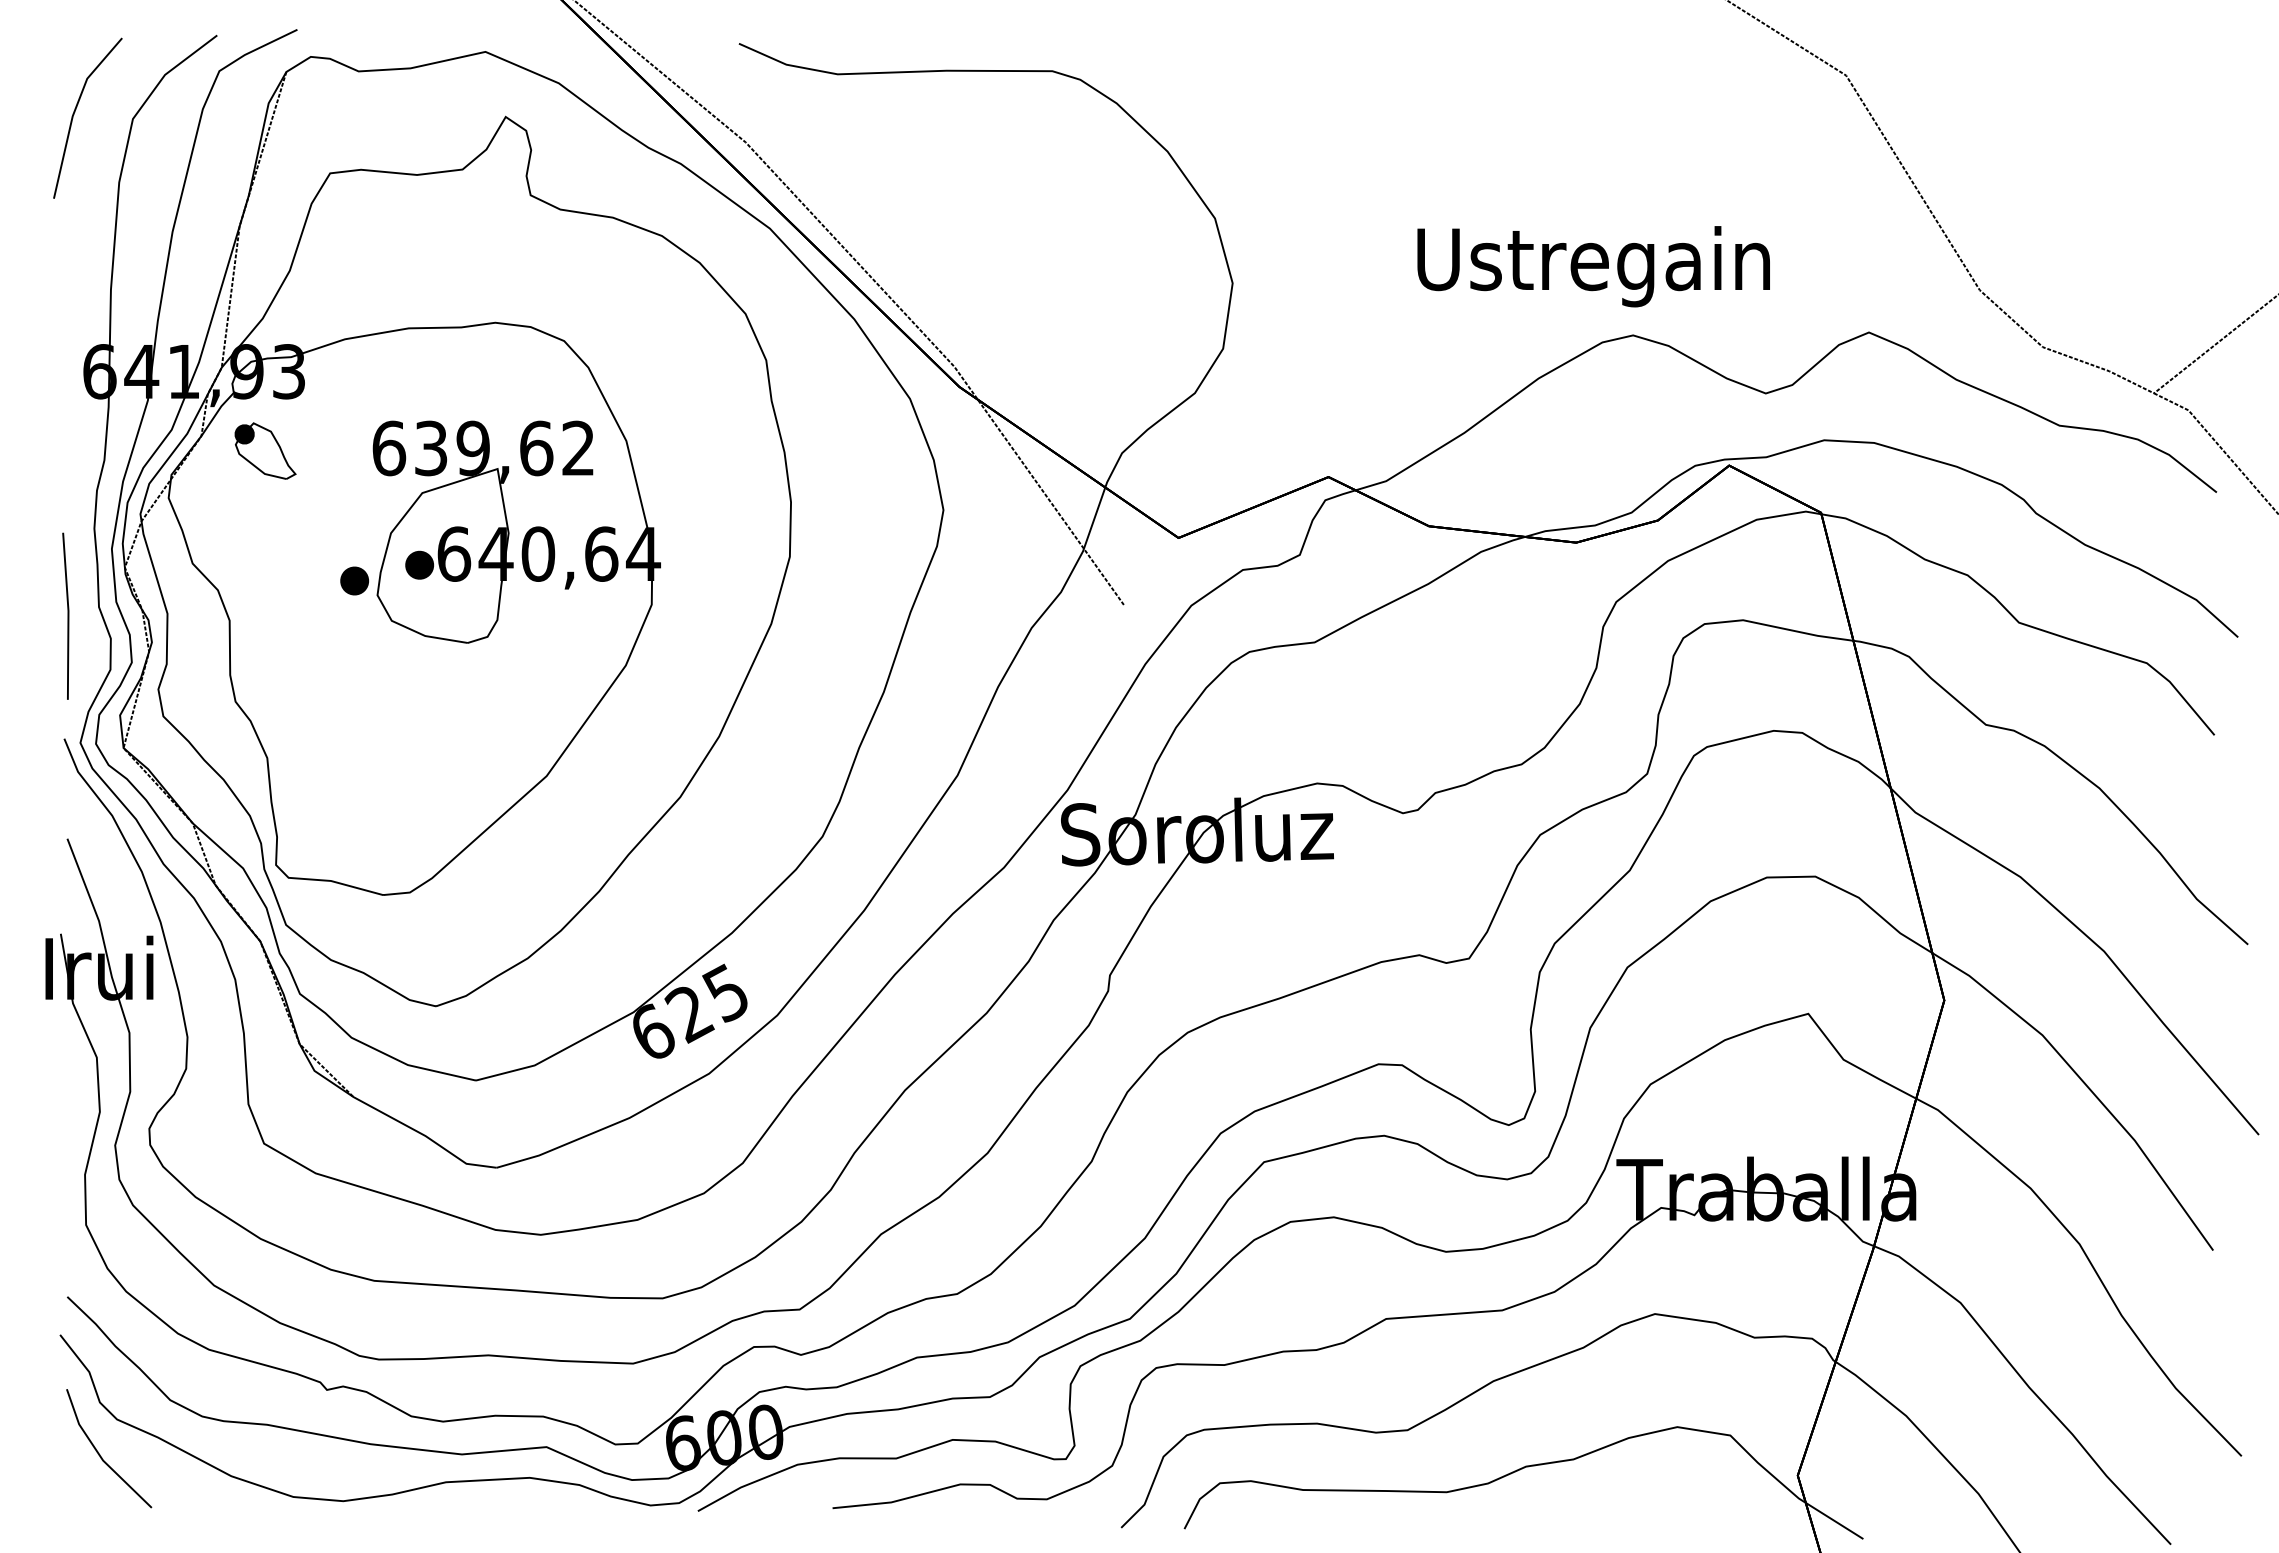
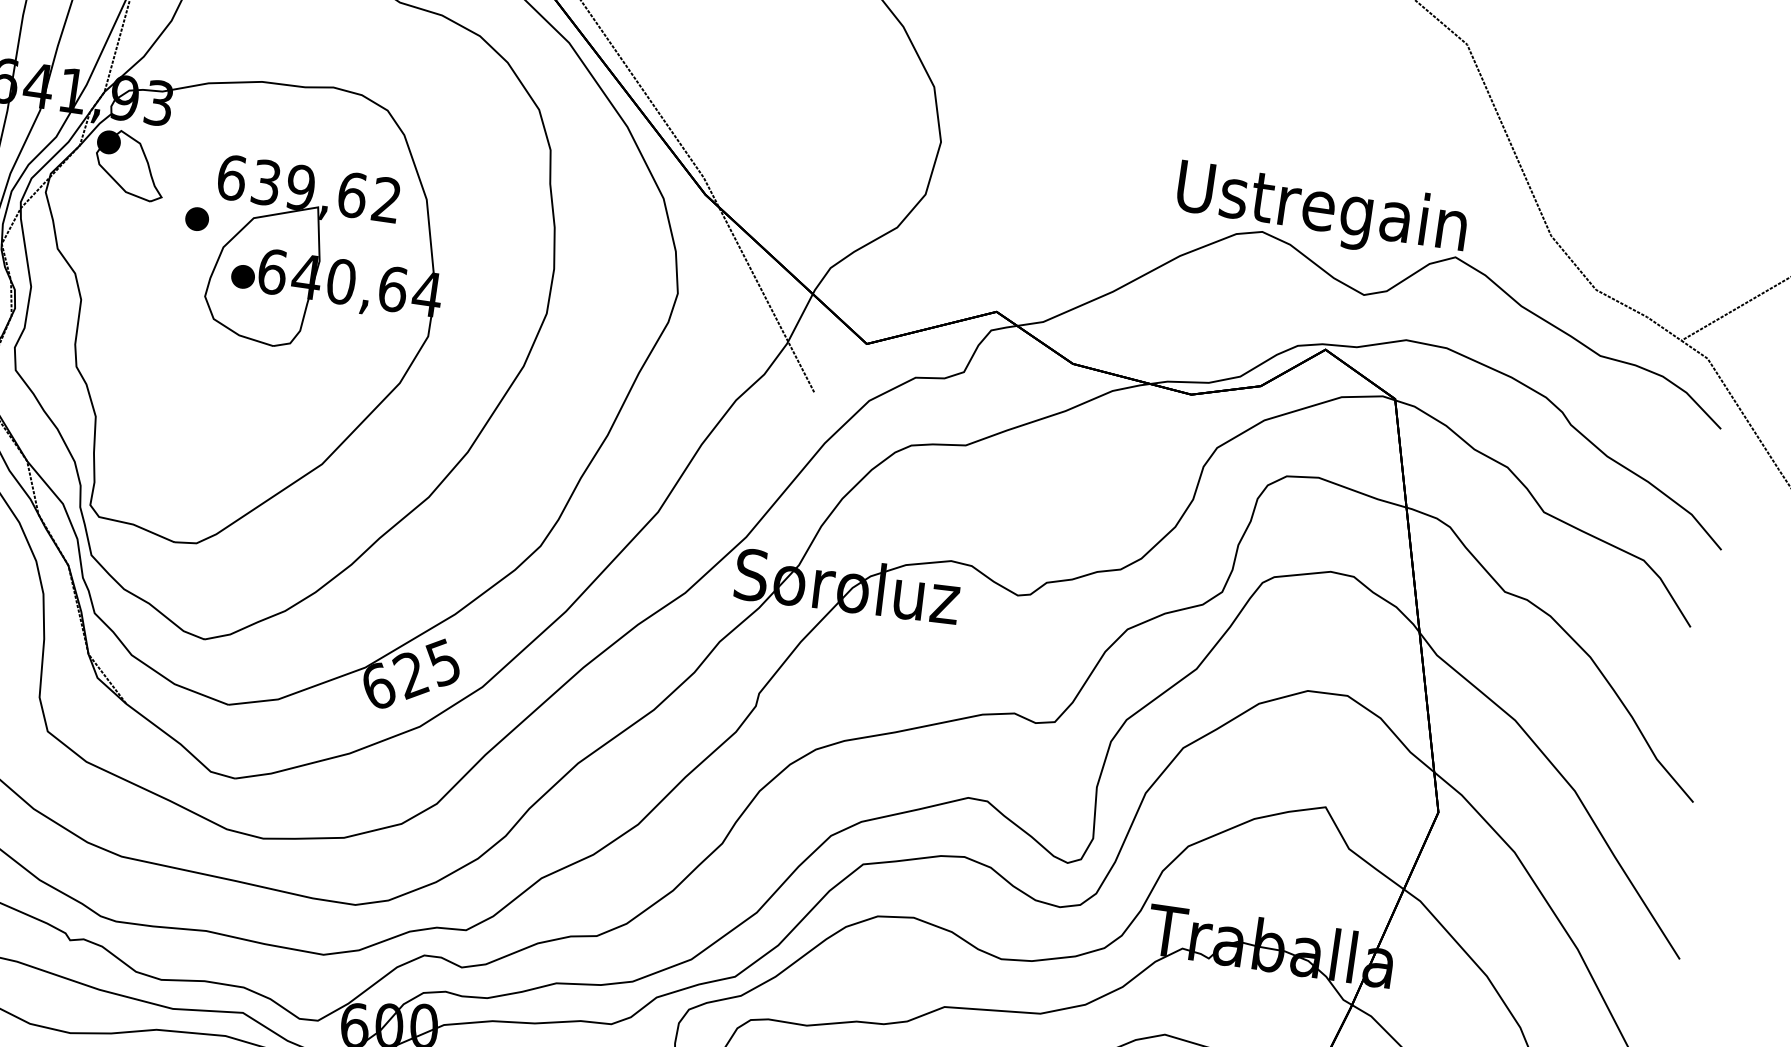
text: (1593, 266) -> (1321, 211), moved
part: (265, 450) -> (130, 164), size x1.43
part: (354, 580) -> (197, 218), moved

